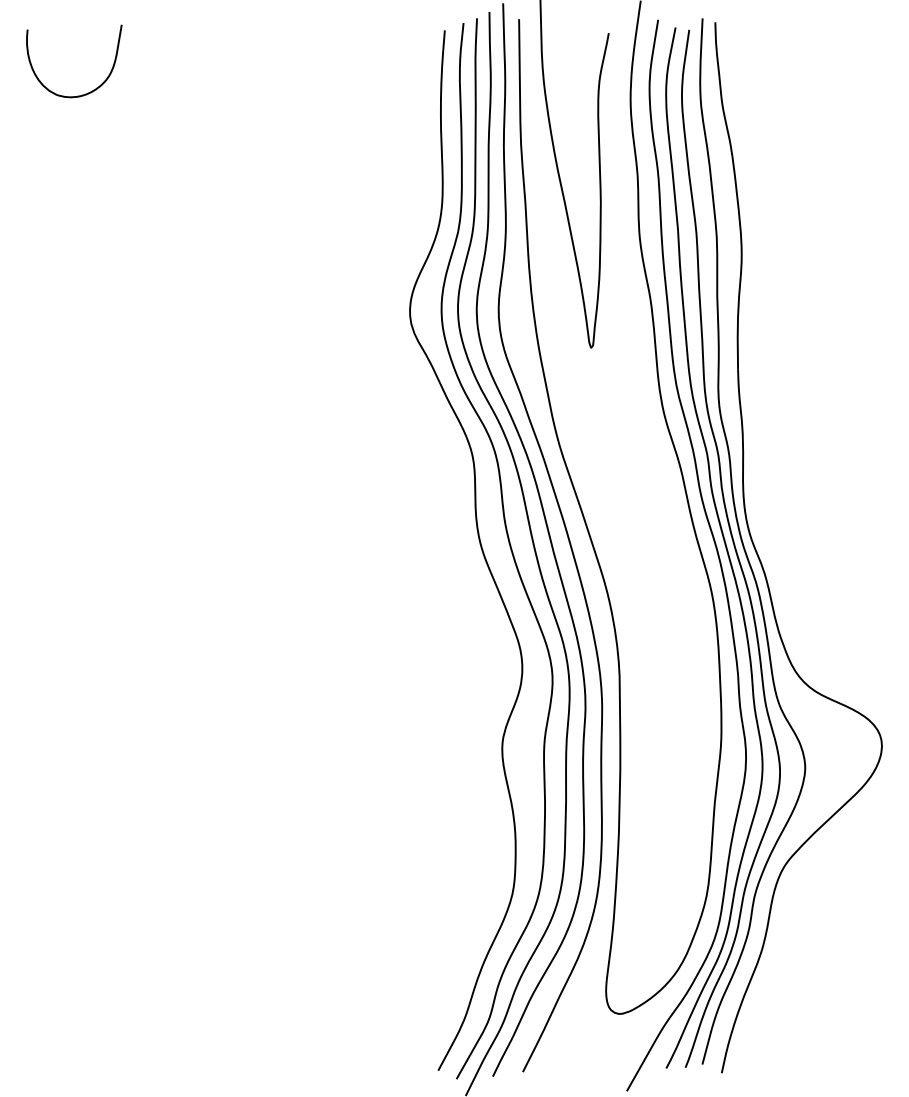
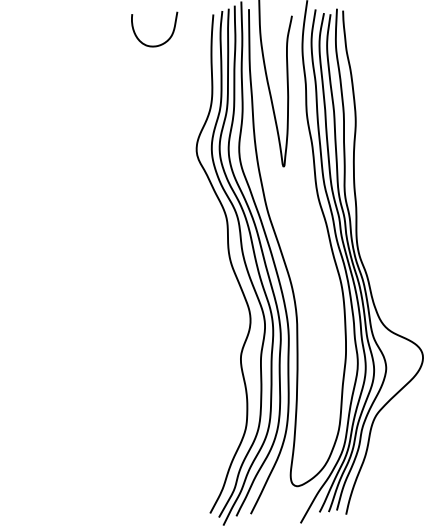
curve: (82, 92) -> (158, 44), moved

